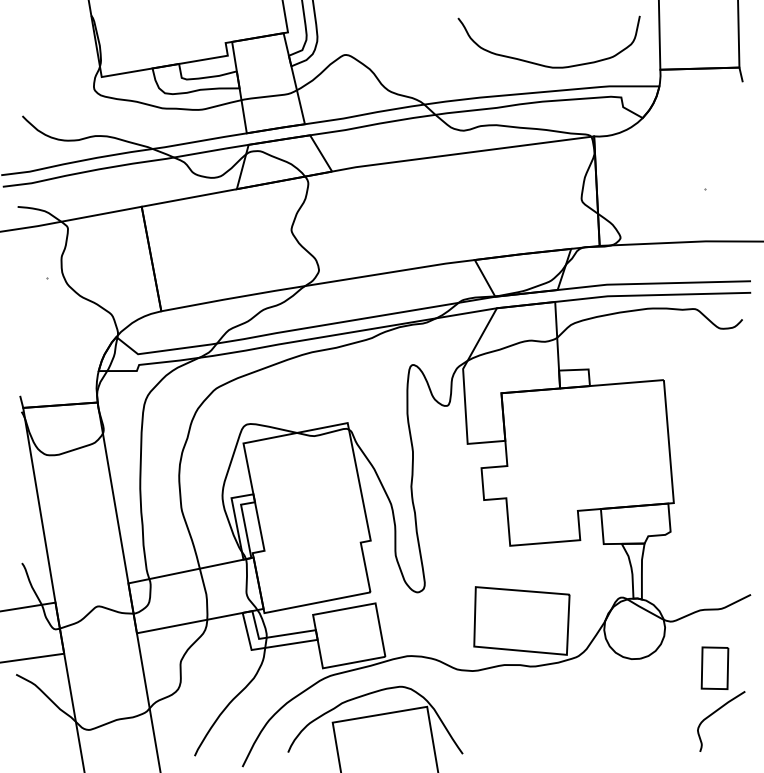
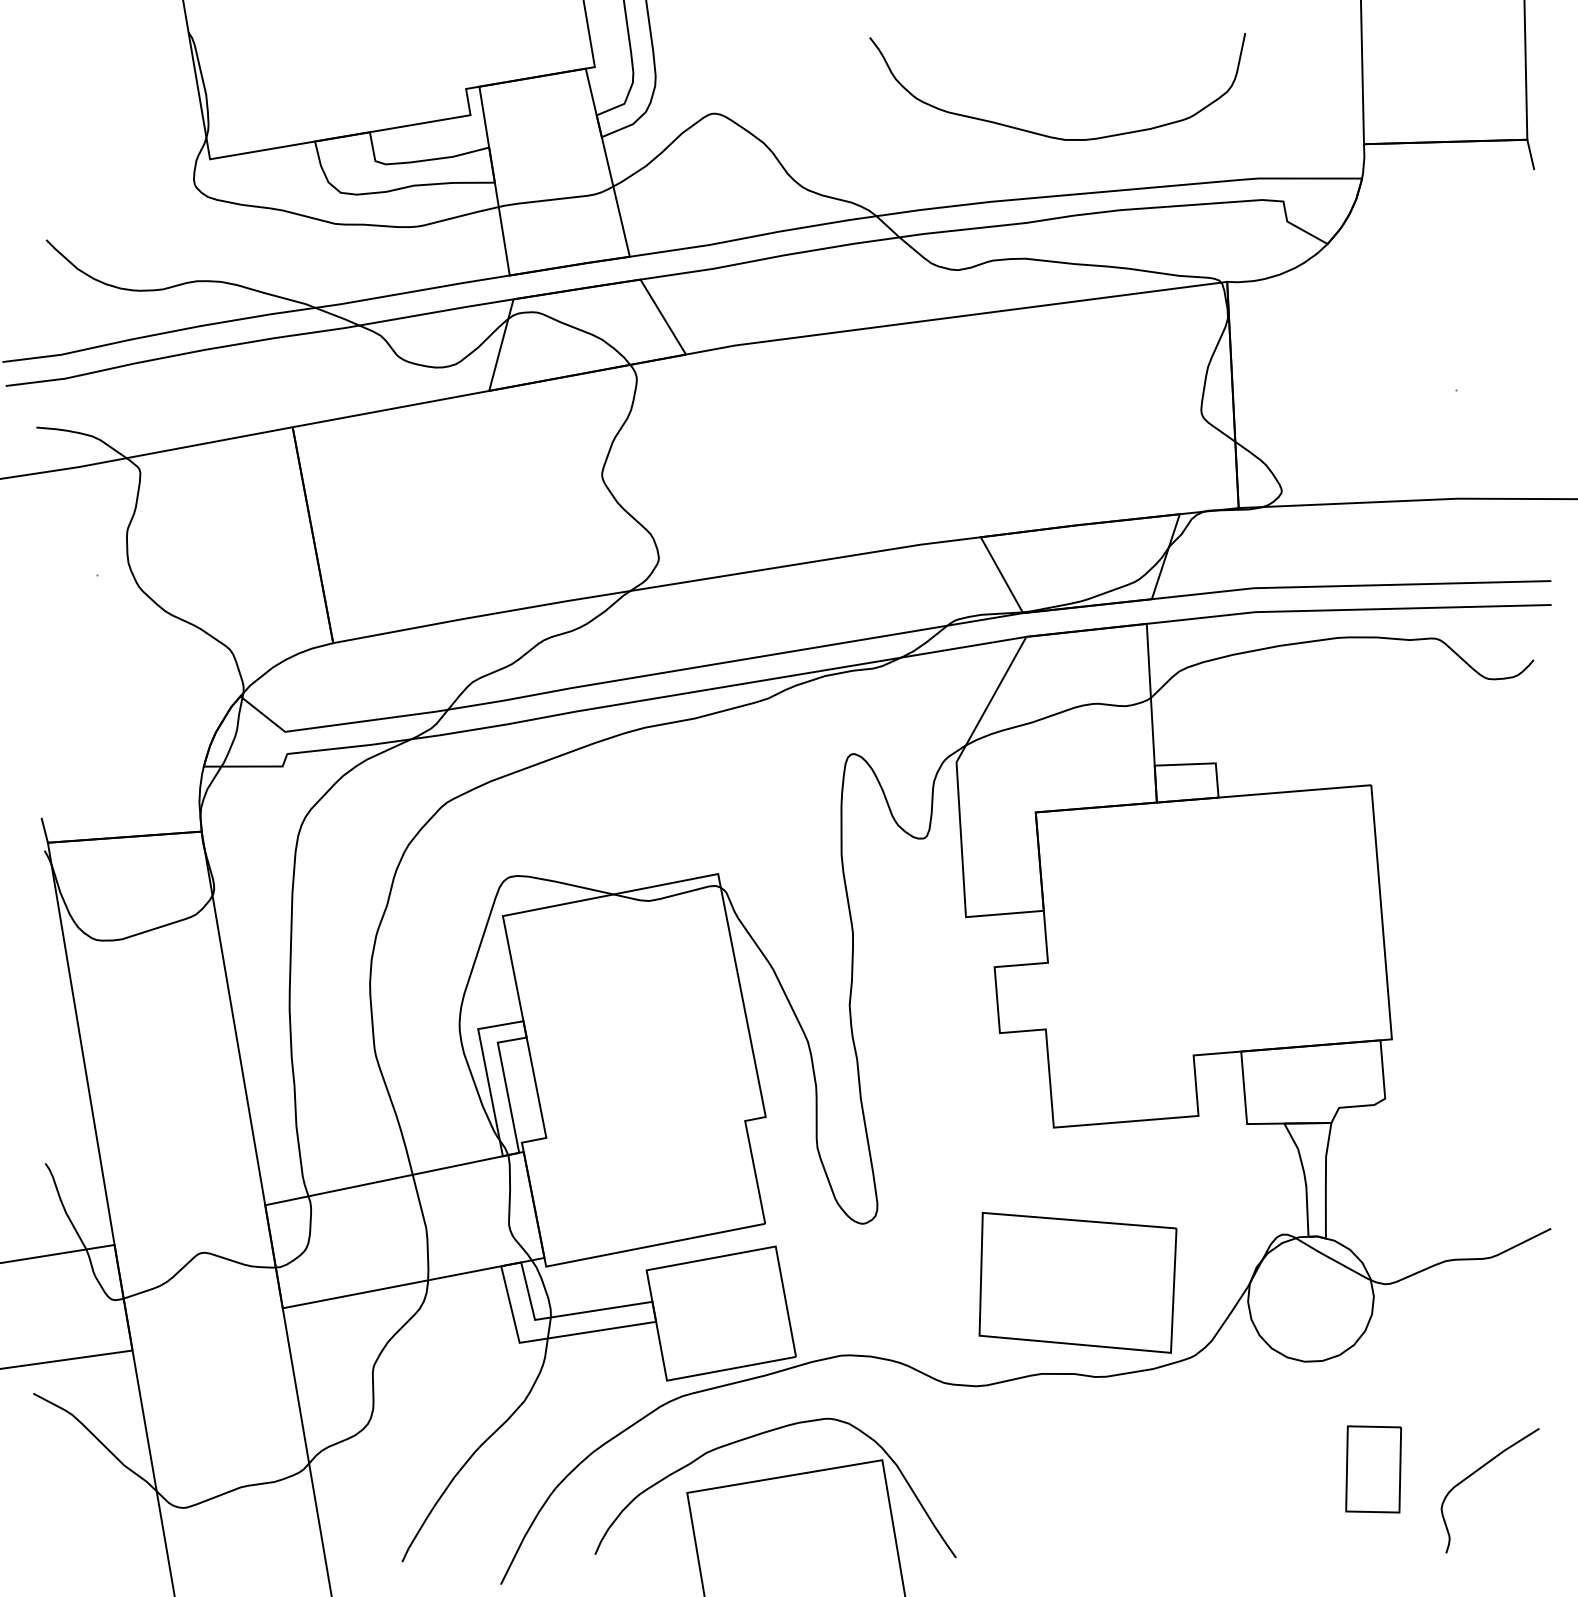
curve: (543, 64) -> (1046, 133), moved
part: (714, 668) -> (1372, 1469), moved

